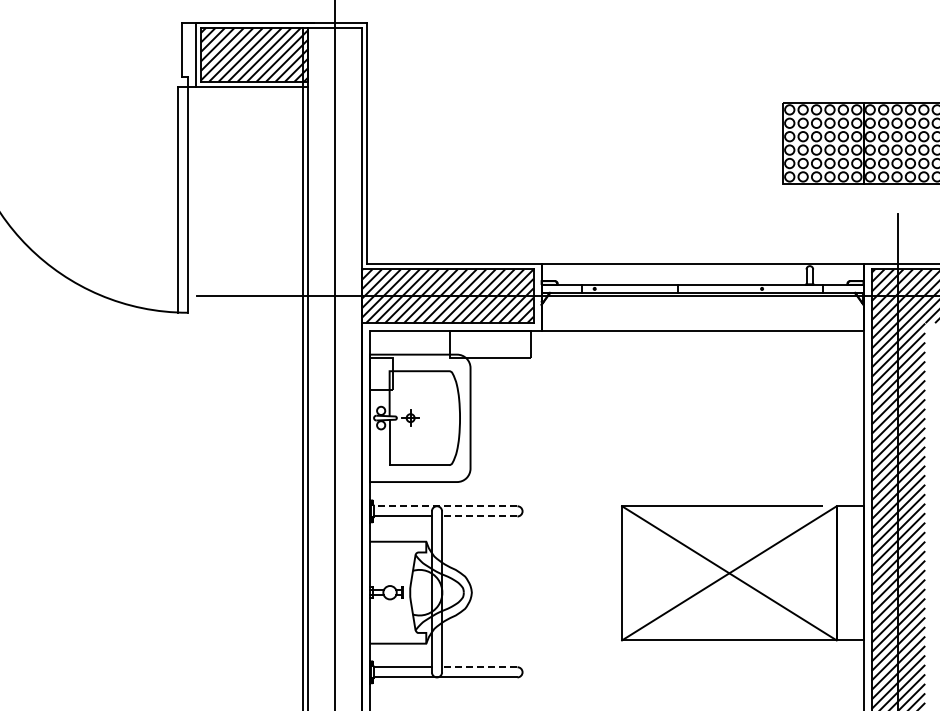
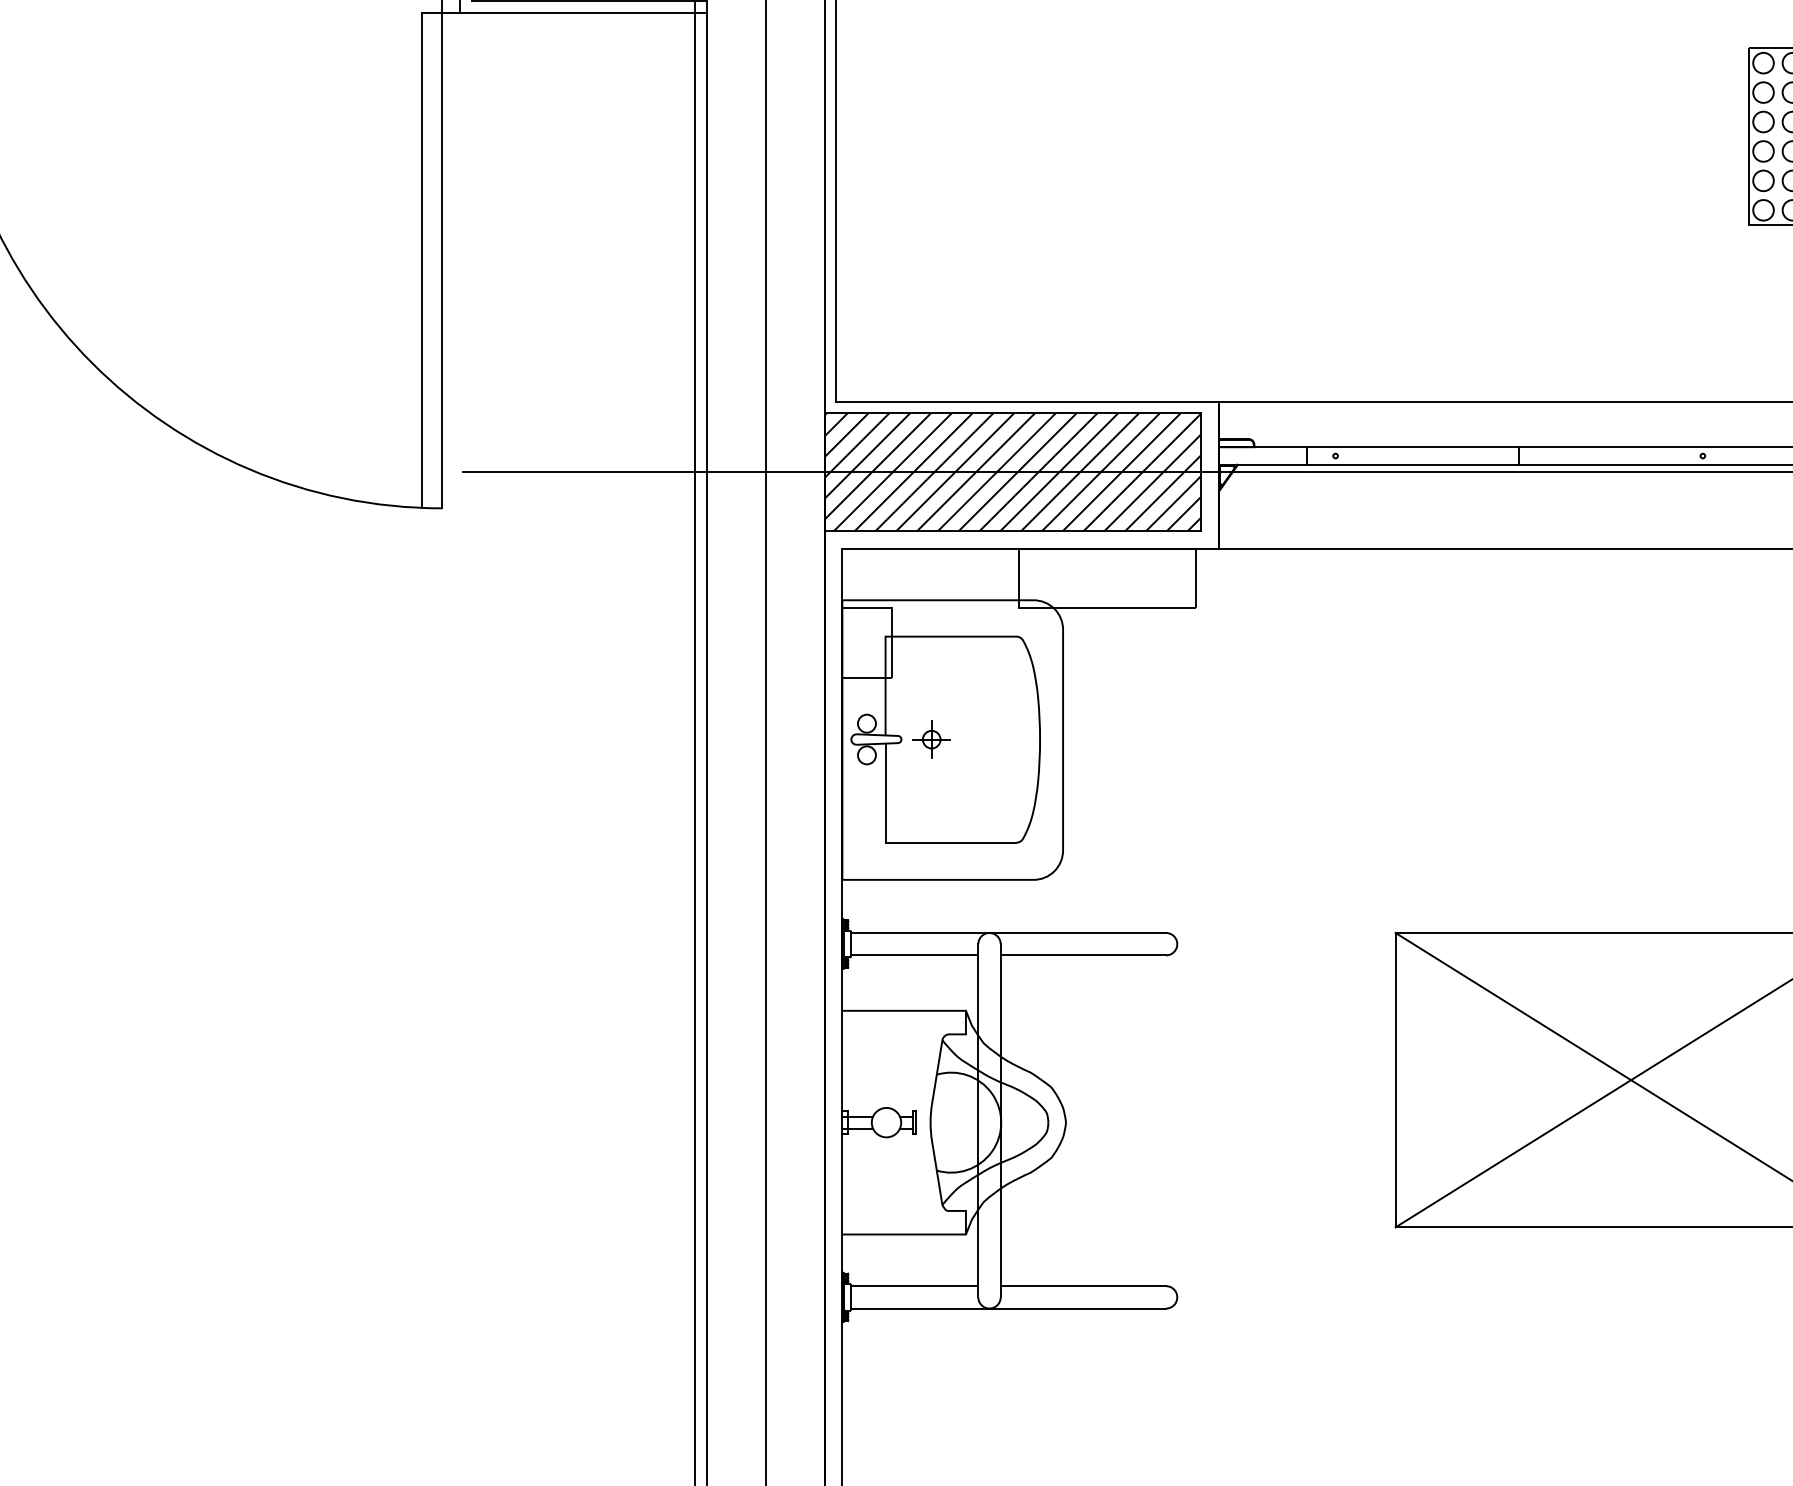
line: (445, 506) -> (1008, 933), dashed -> solid
line: (479, 516) -> (1082, 955), dashed -> solid
line: (479, 667) -> (1082, 1286), dashed -> solid

